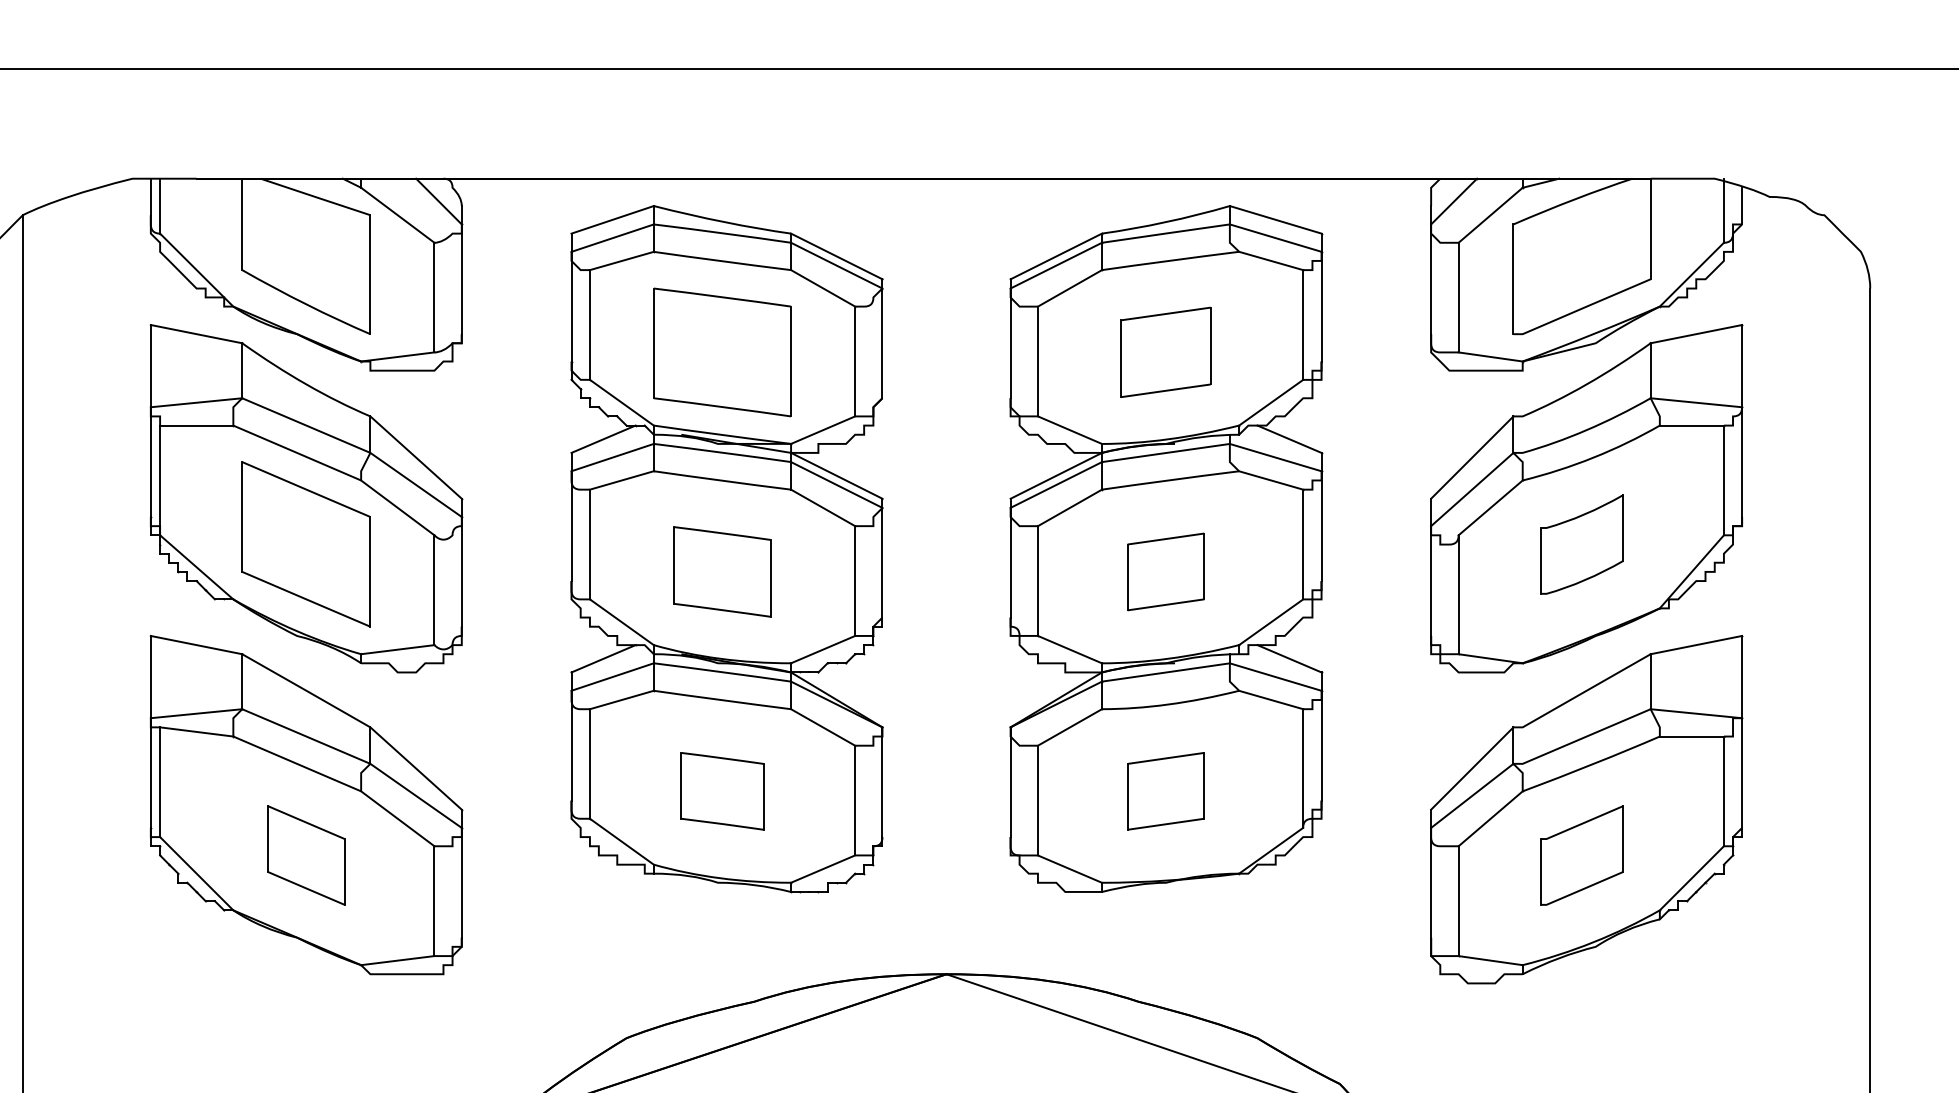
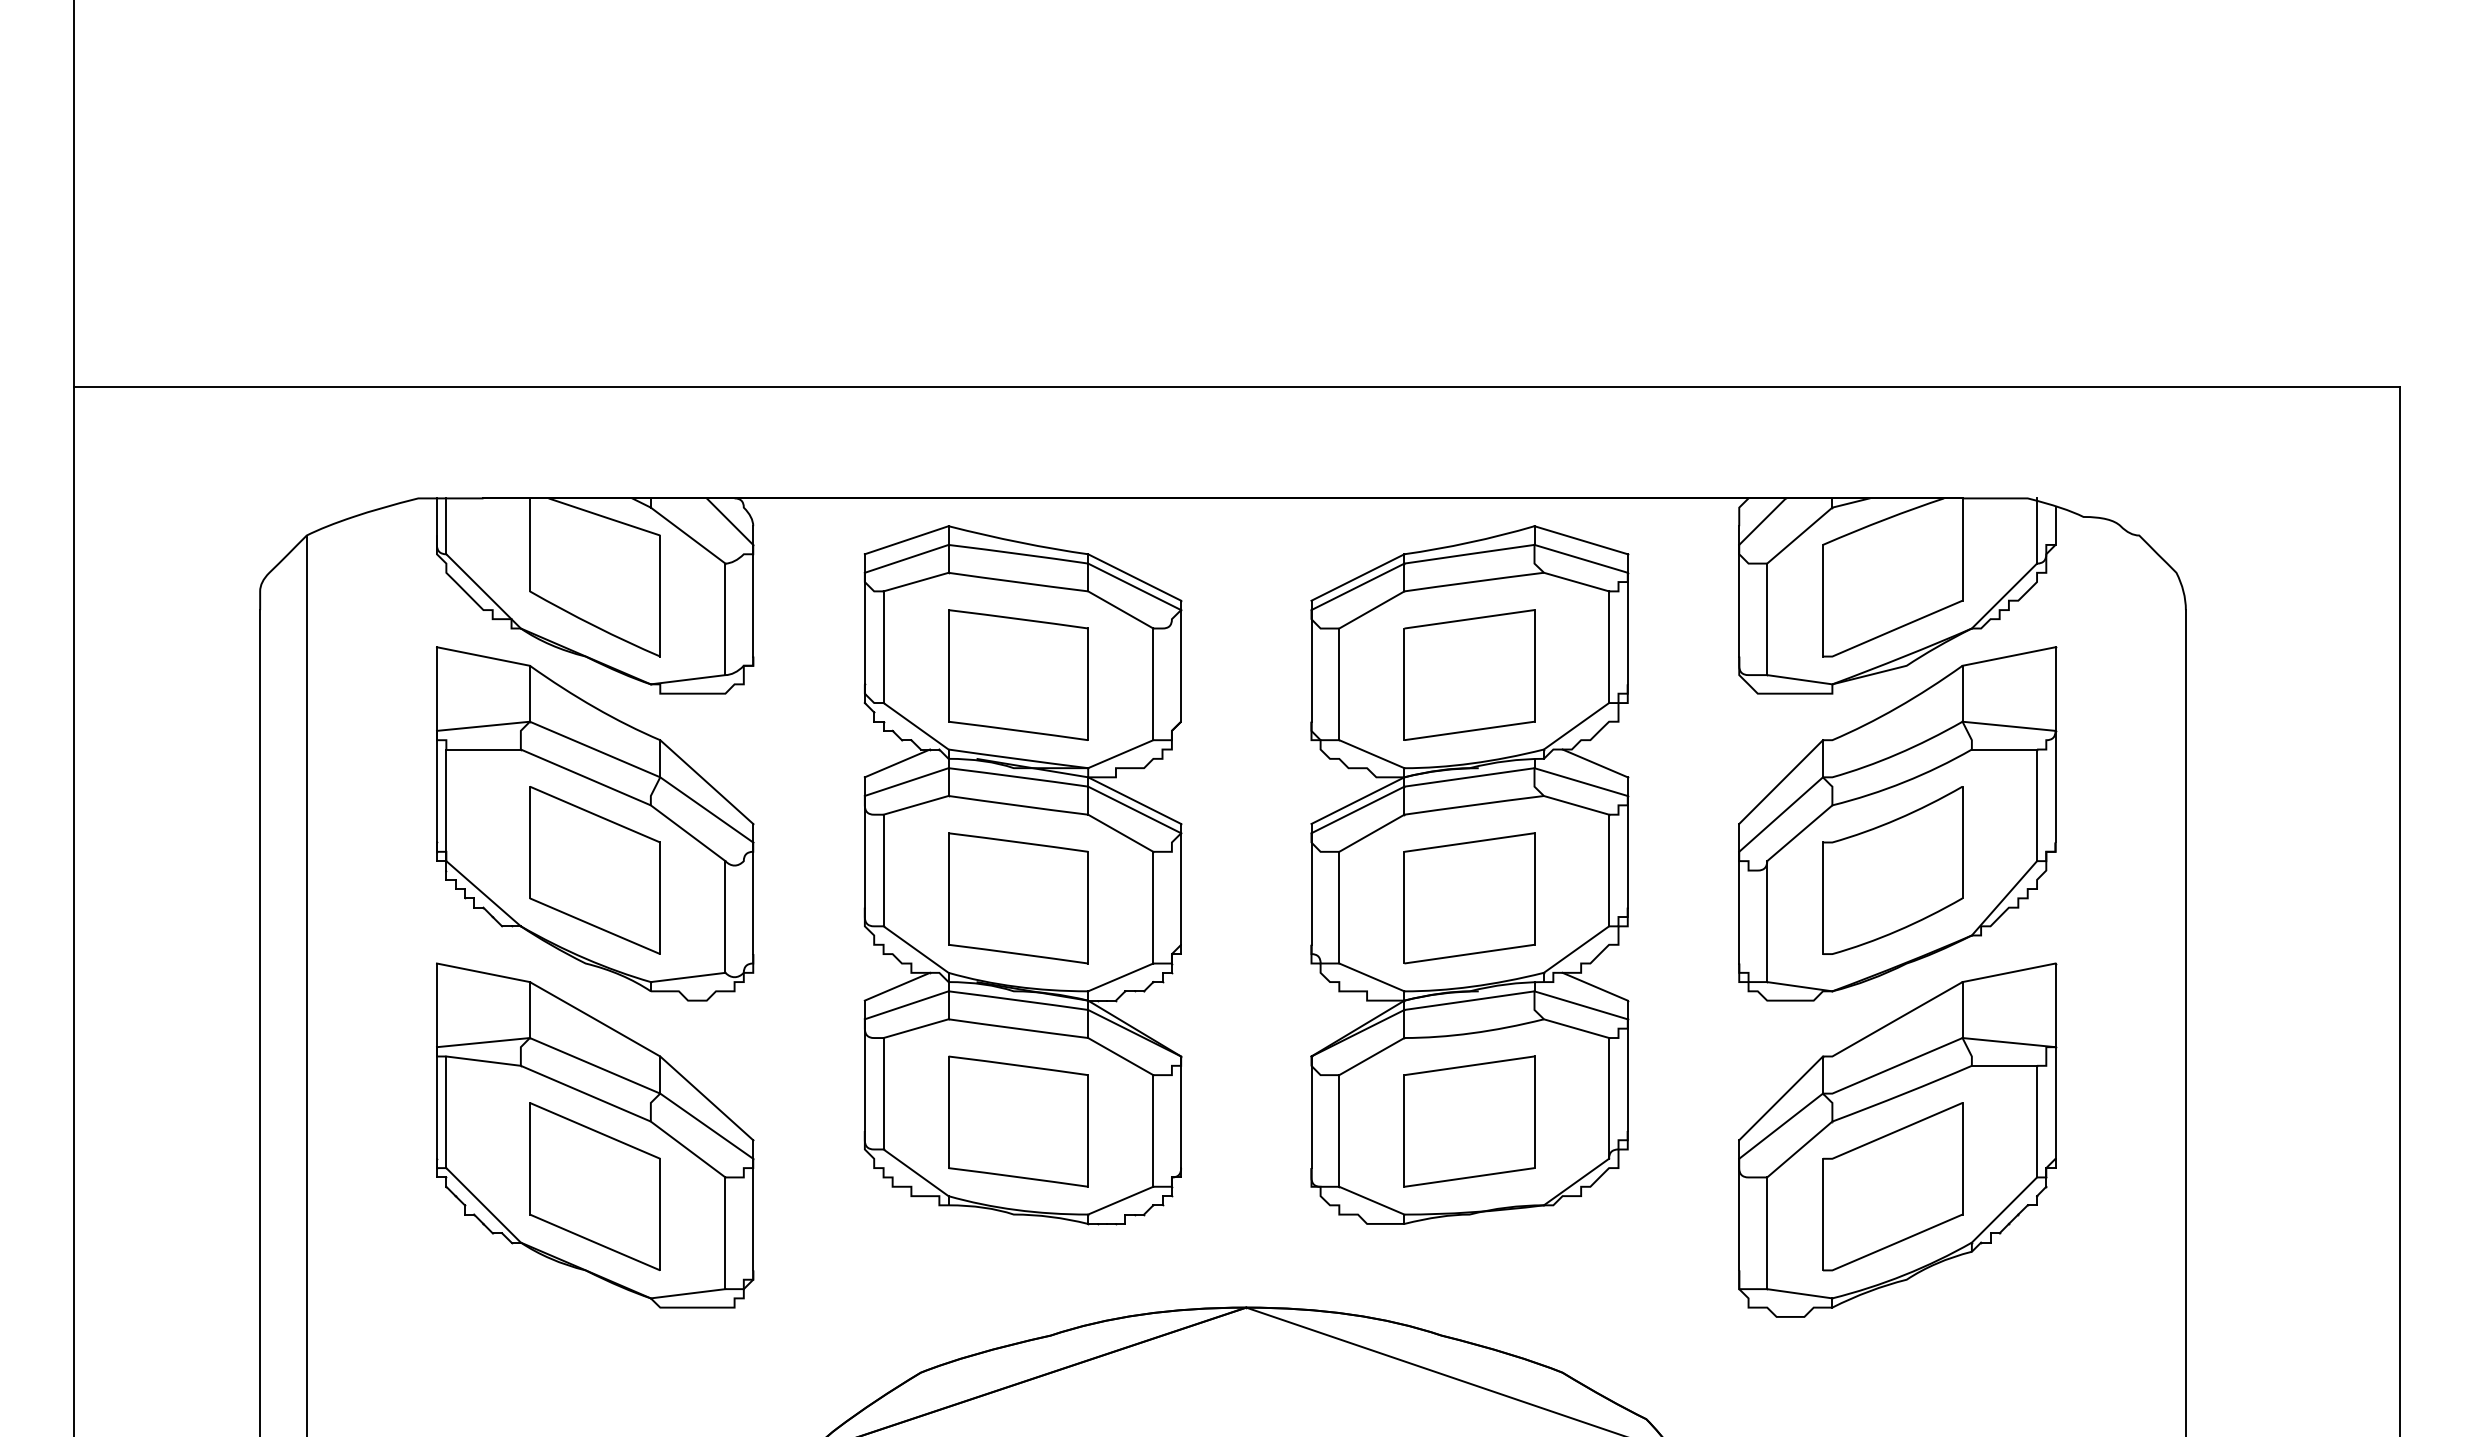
part: (1165, 351) -> (1469, 674), size x1.43
part: (1581, 544) -> (1892, 870), size x1.67
part: (722, 572) -> (1018, 898), size x1.43
part: (1165, 572) -> (1469, 898), size x1.67
part: (722, 791) -> (1018, 1121), size x1.67
part: (1165, 791) -> (1469, 1121), size x1.67
part: (305, 855) -> (594, 1186), size x1.67
part: (1581, 855) -> (1892, 1186), size x1.67

